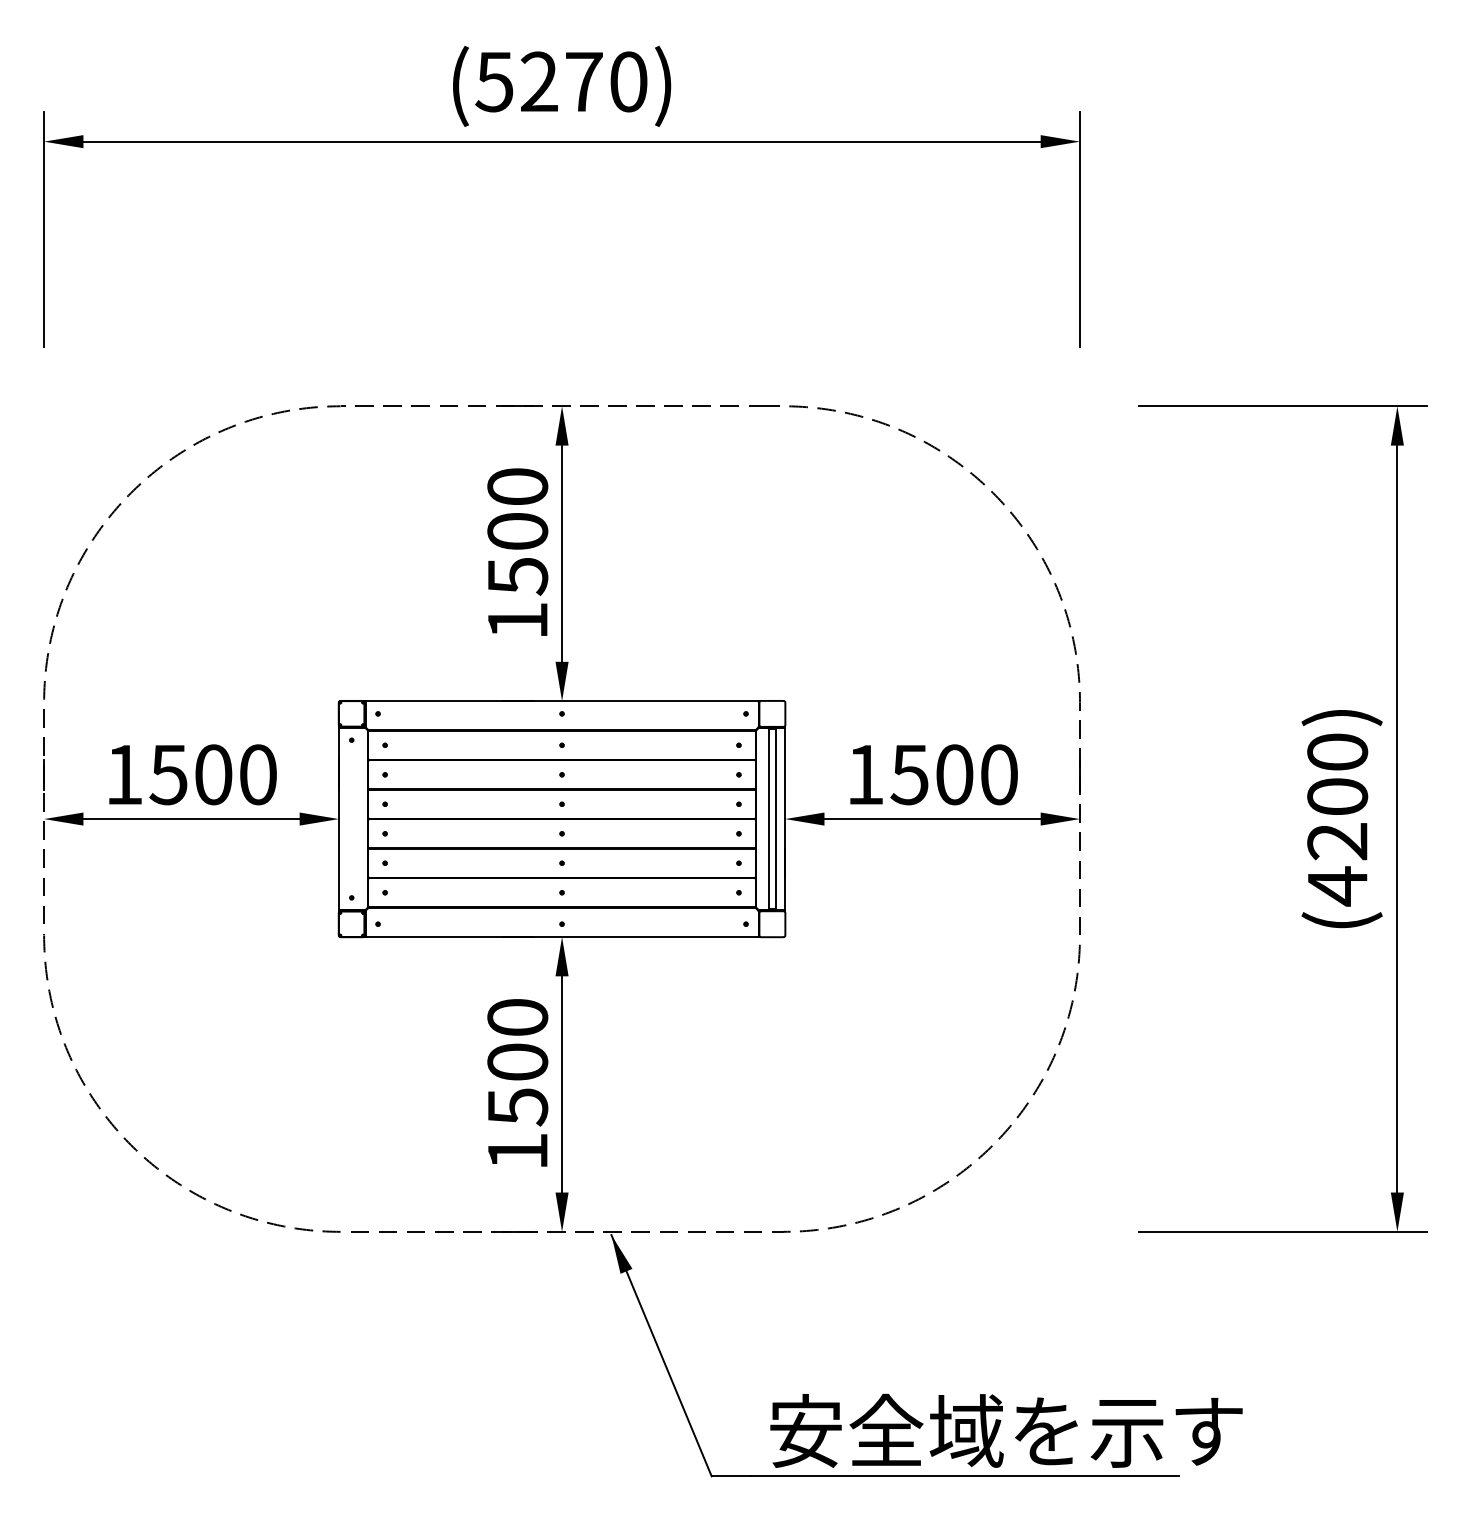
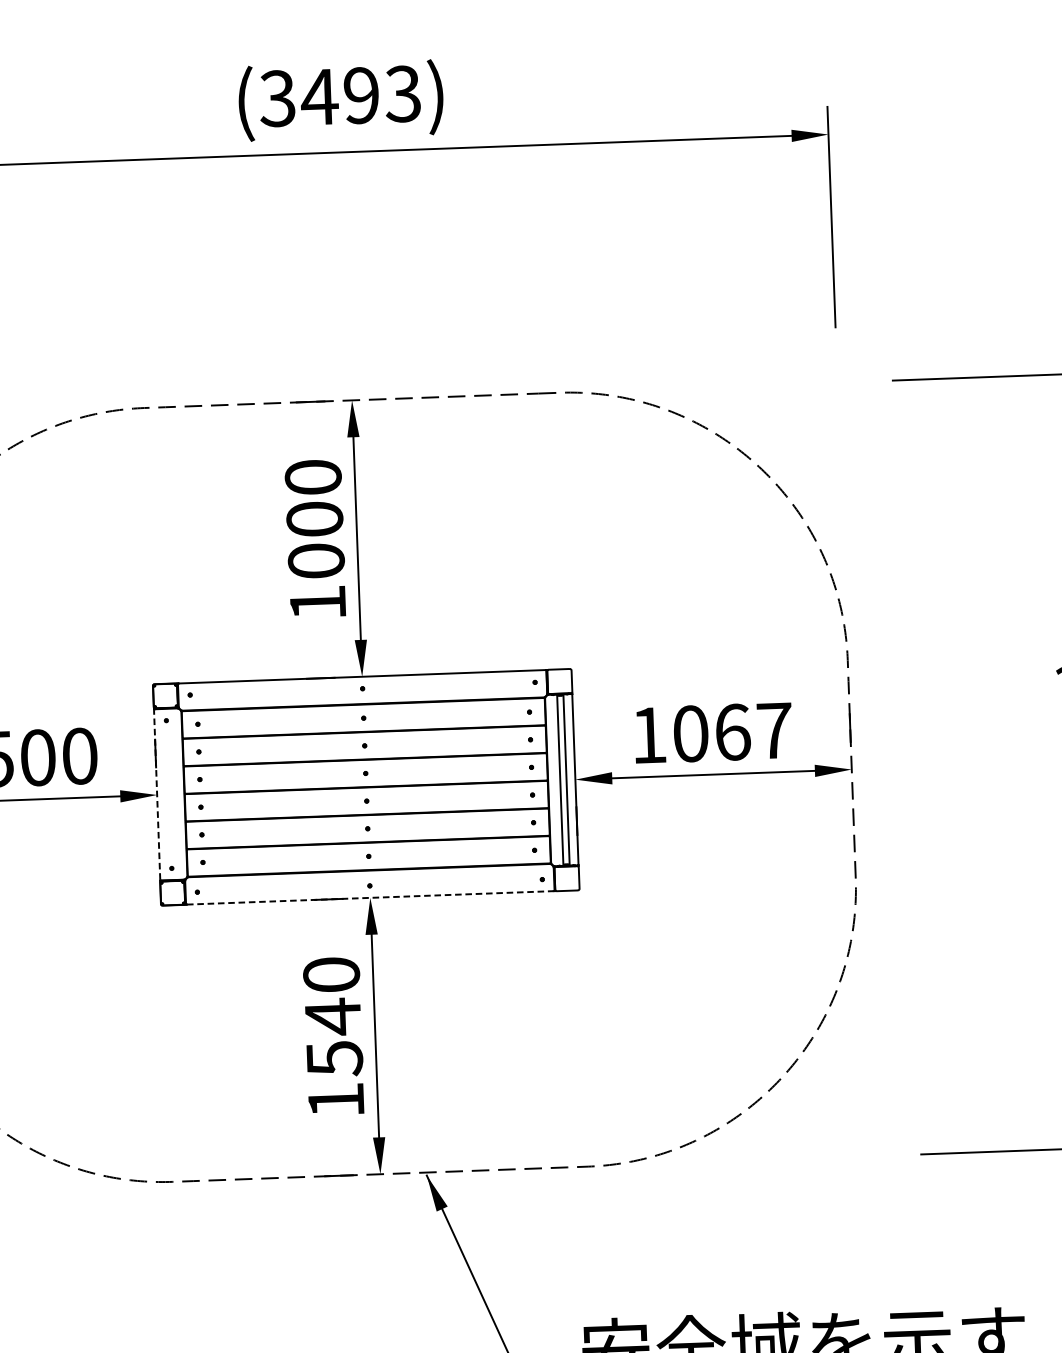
text: (561, 81) -> (340, 95), (5270) -> (3493)
text: (517, 576) -> (316, 561), 1500 -> 1000
text: (954, 774) -> (732, 732), 1500 -> 1067
line: (338, 818) -> (156, 794), solid -> dashed
line: (562, 937) -> (370, 898), solid -> dashed
text: (517, 1062) -> (332, 1017), 1500 -> 1540

